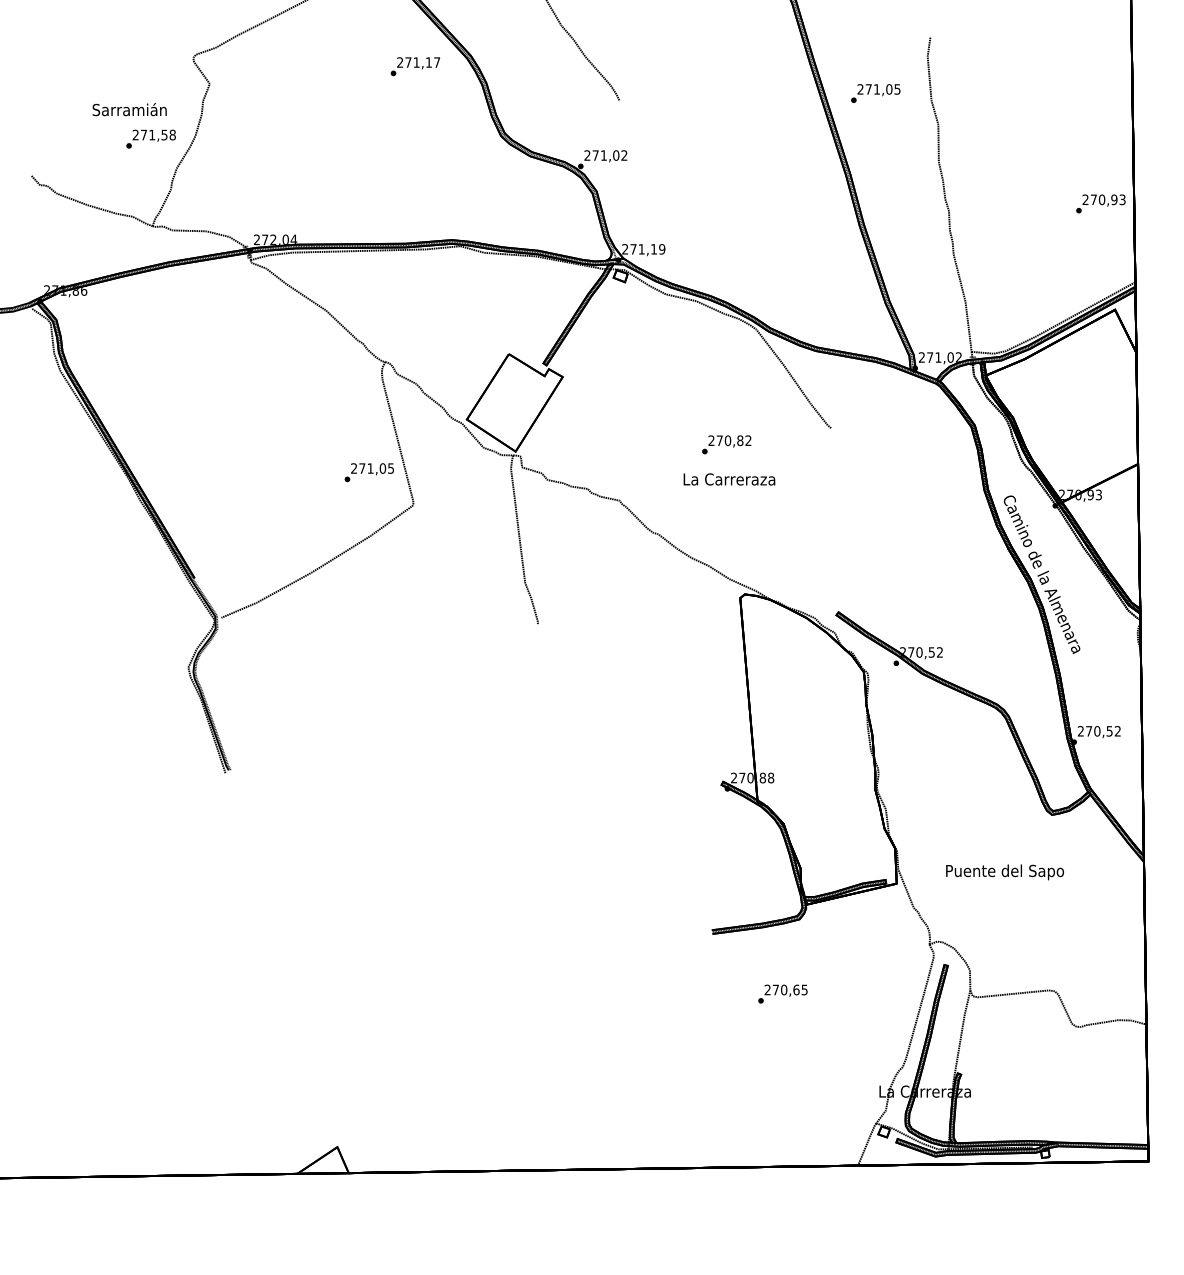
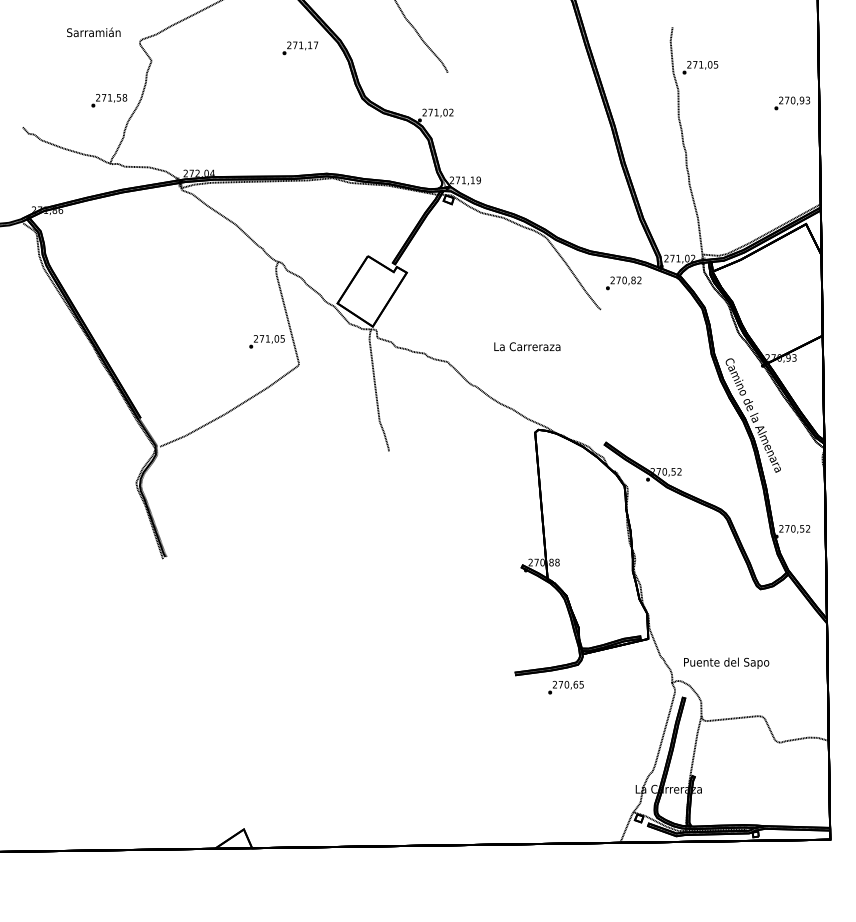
text: (875, 93) -> (700, 67), moved
text: (129, 109) -> (93, 32), moved
text: (1100, 203) -> (791, 103), moved
text: (726, 444) -> (623, 283), moved
text: (1005, 872) -> (726, 663), moved
text: (782, 993) -> (565, 687), moved

